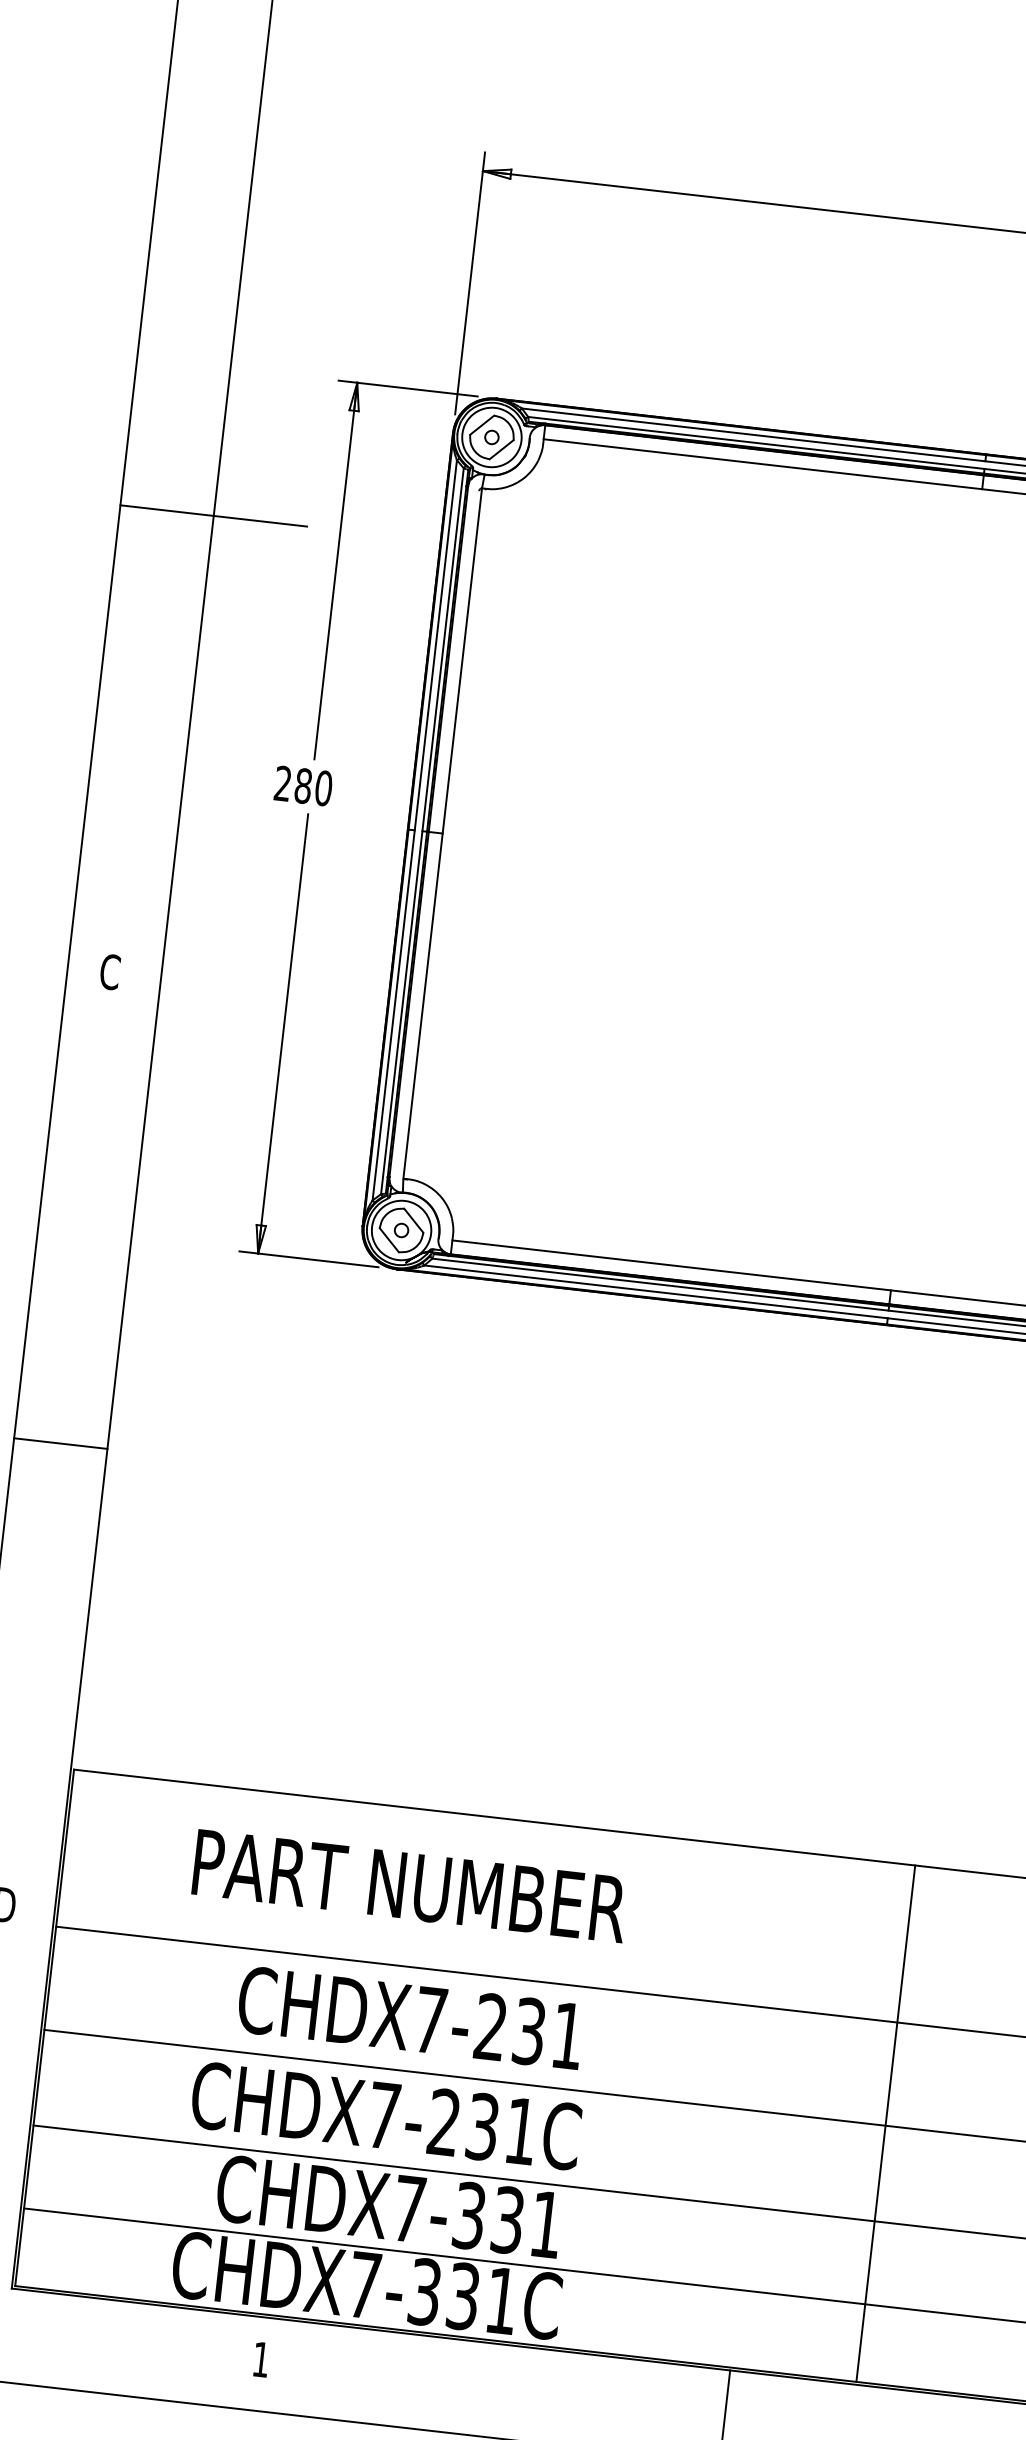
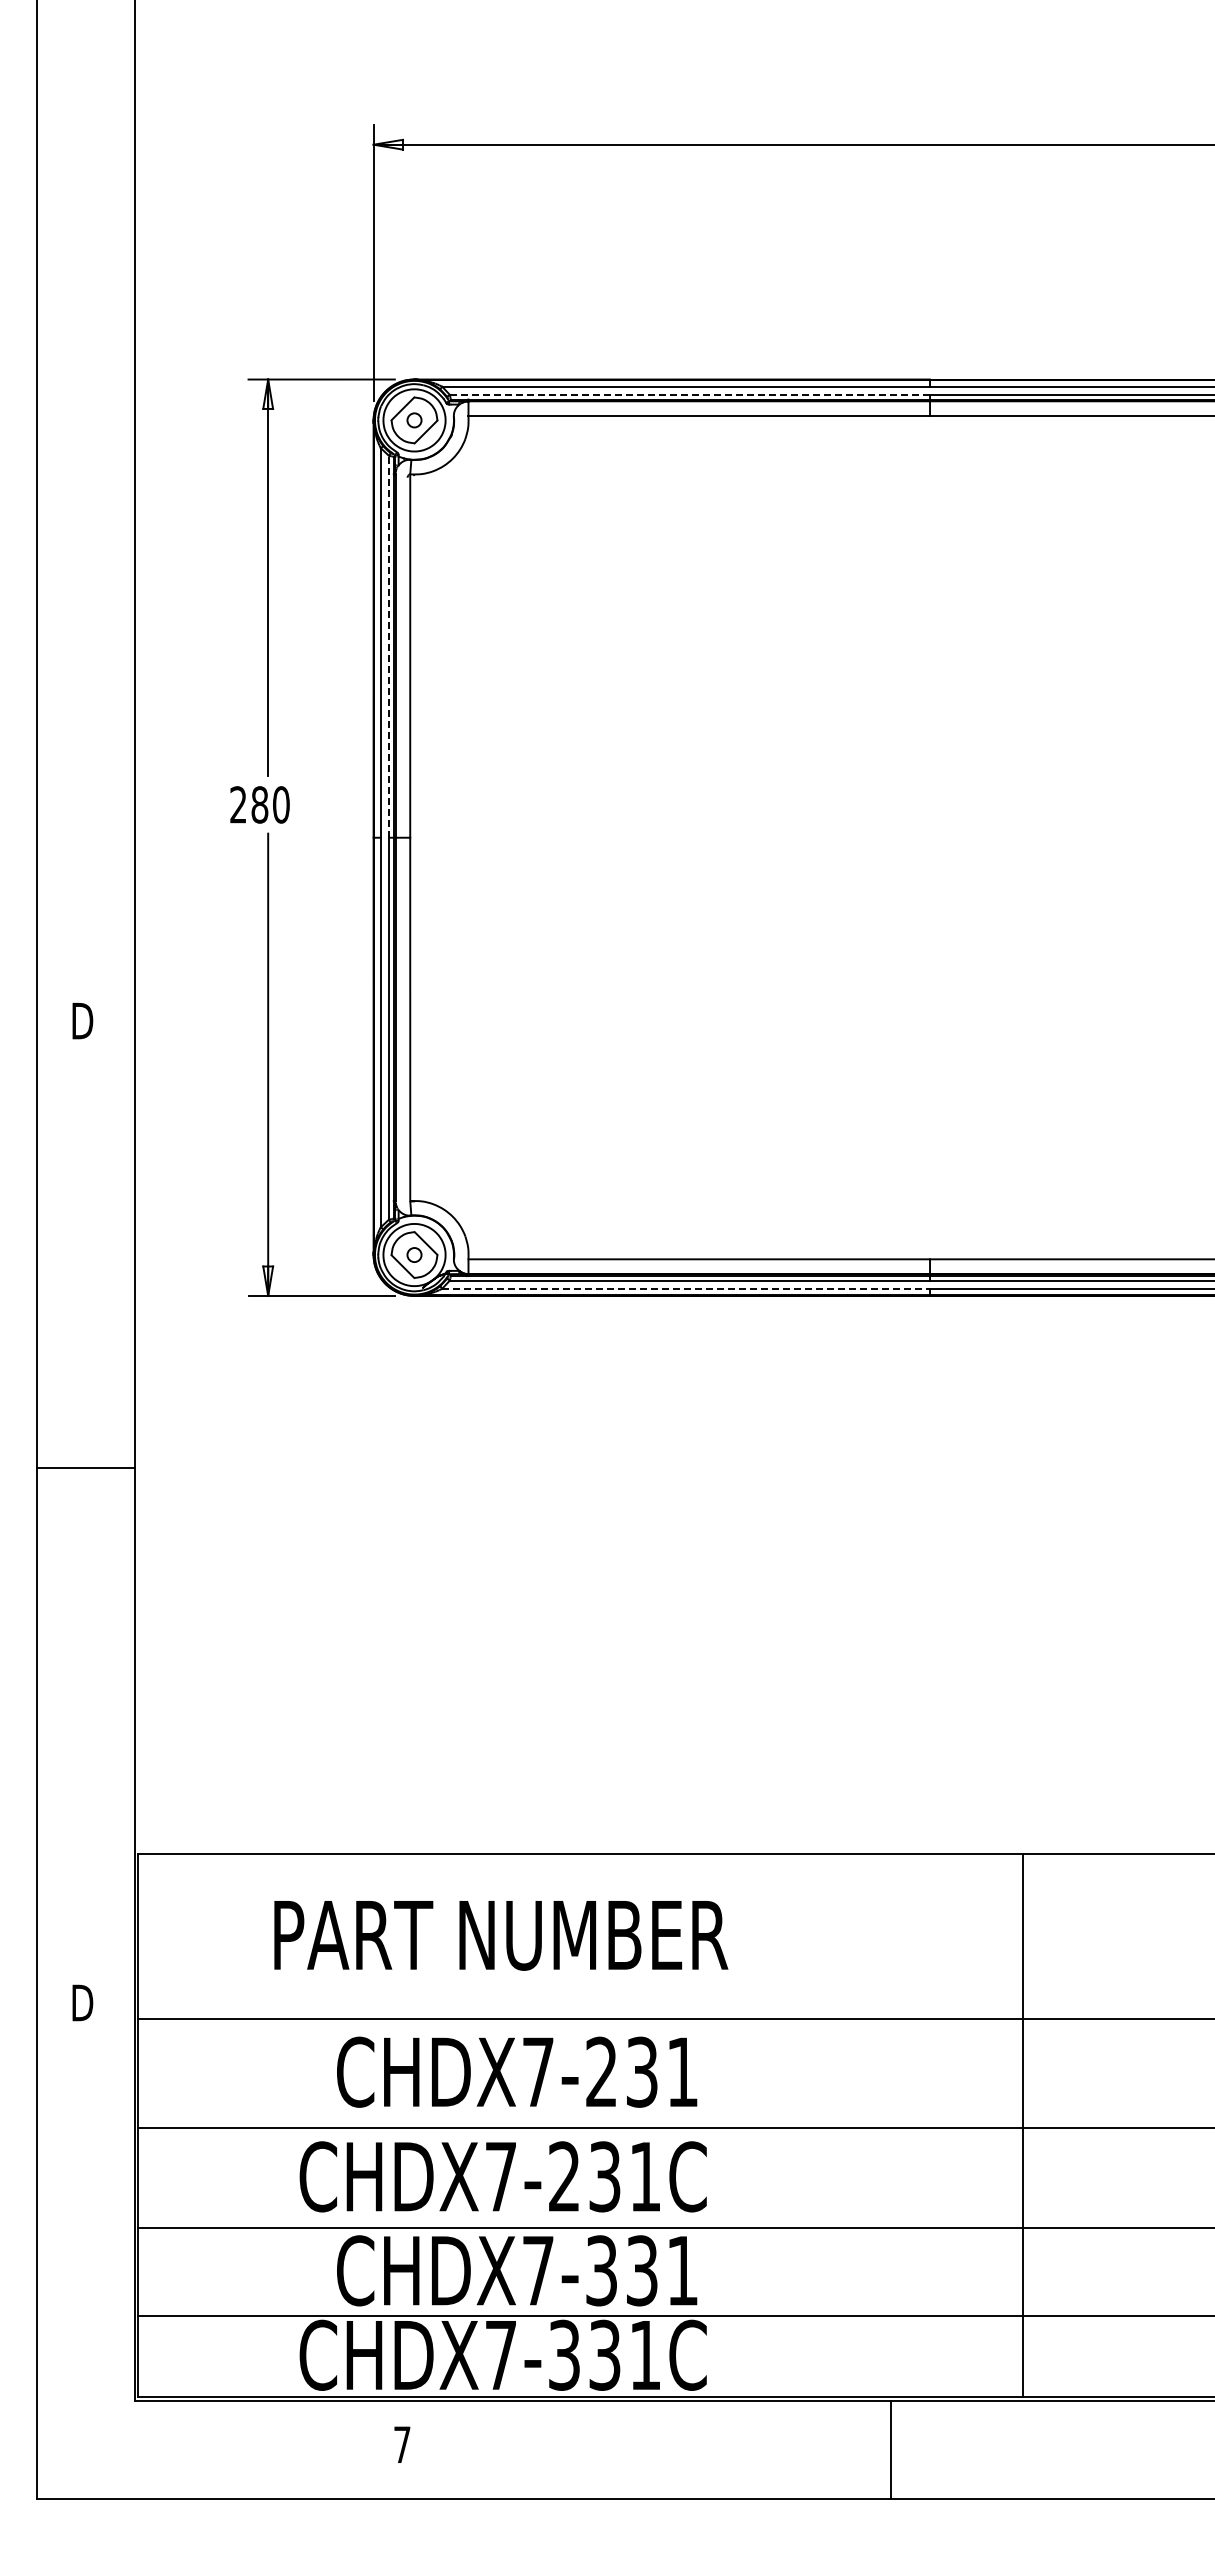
line: (756, 442) -> (690, 394), solid -> dashed
line: (213, 515) -> (134, 534), removed
line: (442, 649) -> (388, 646), solid -> dashed
text: (111, 971) -> (82, 1020), C -> D
line: (656, 1291) -> (686, 1288), solid -> dashed
line: (60, 1443) -> (85, 1467), moved
text: (261, 2359) -> (402, 2444), 1 -> 7

